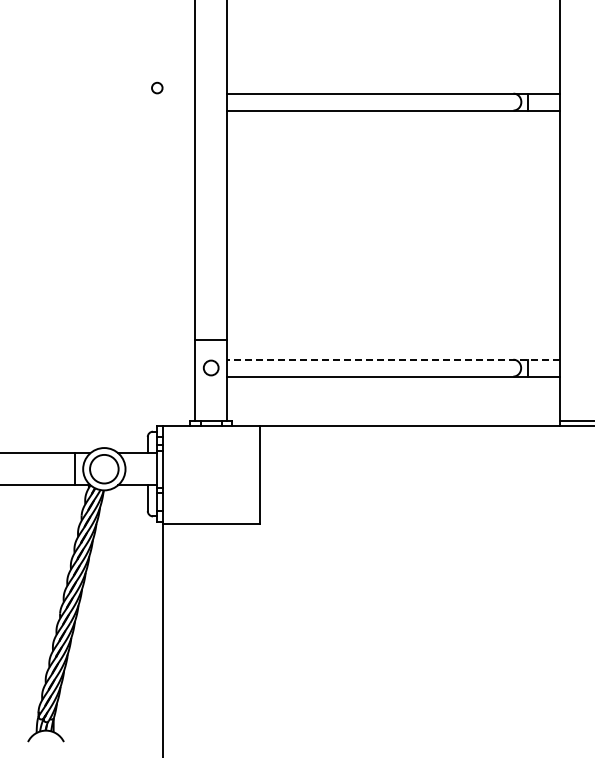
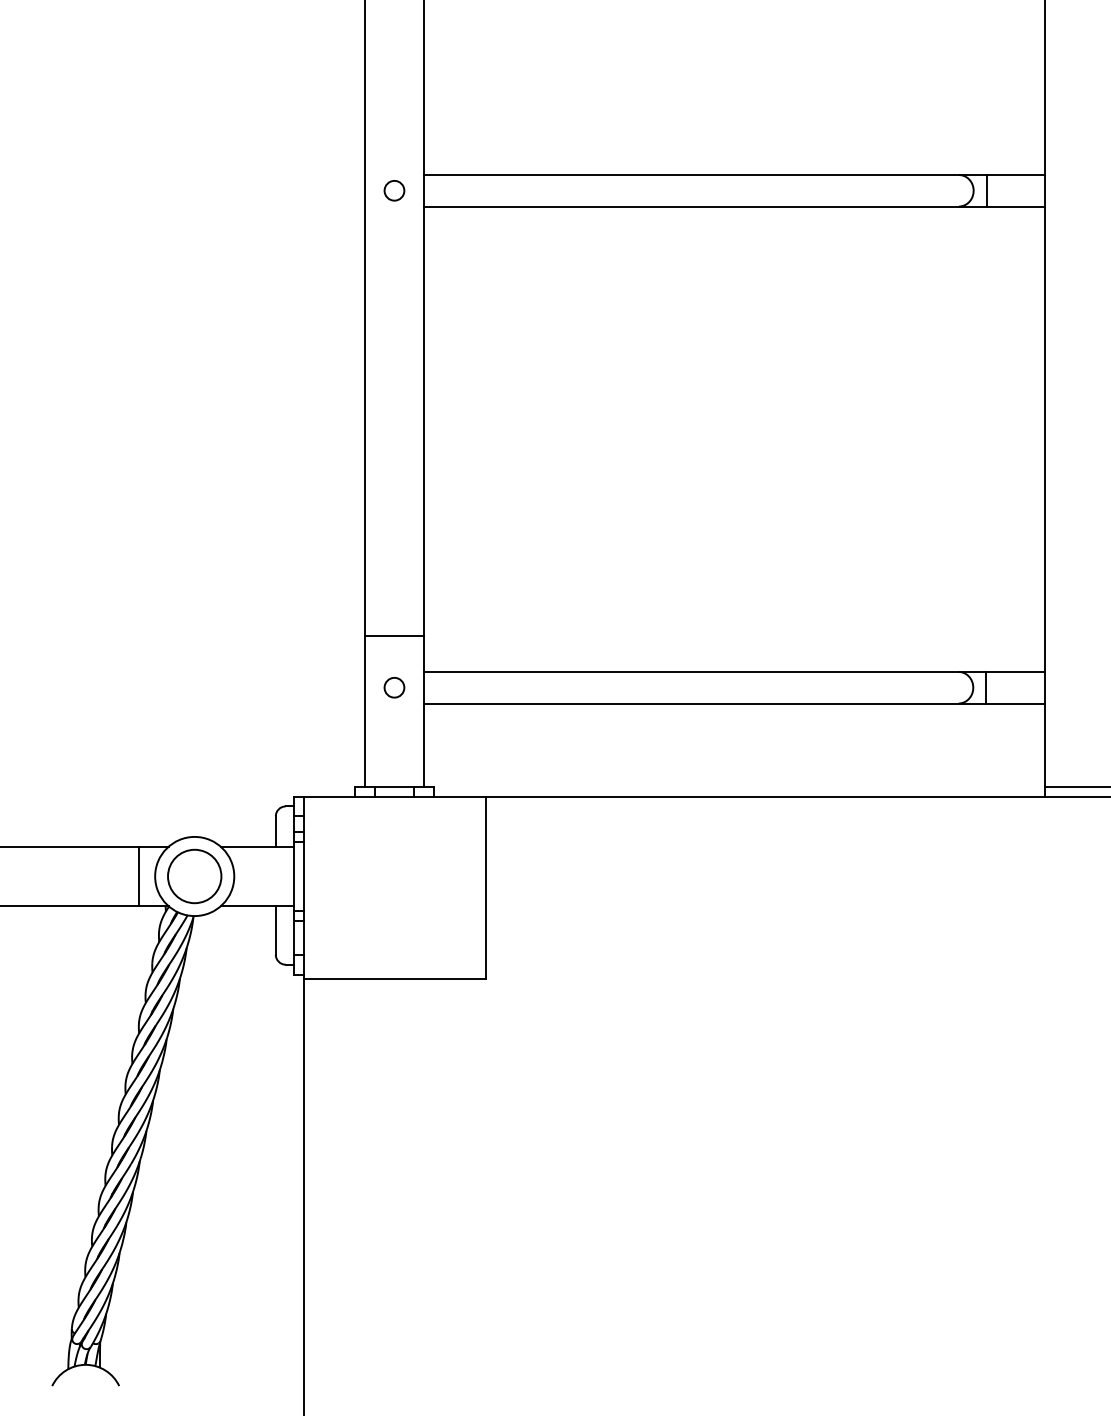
circle: (157, 87) -> (394, 189), moved
line: (392, 359) -> (732, 671), dashed -> solid
circle: (211, 368) -> (394, 688), size x0.71

